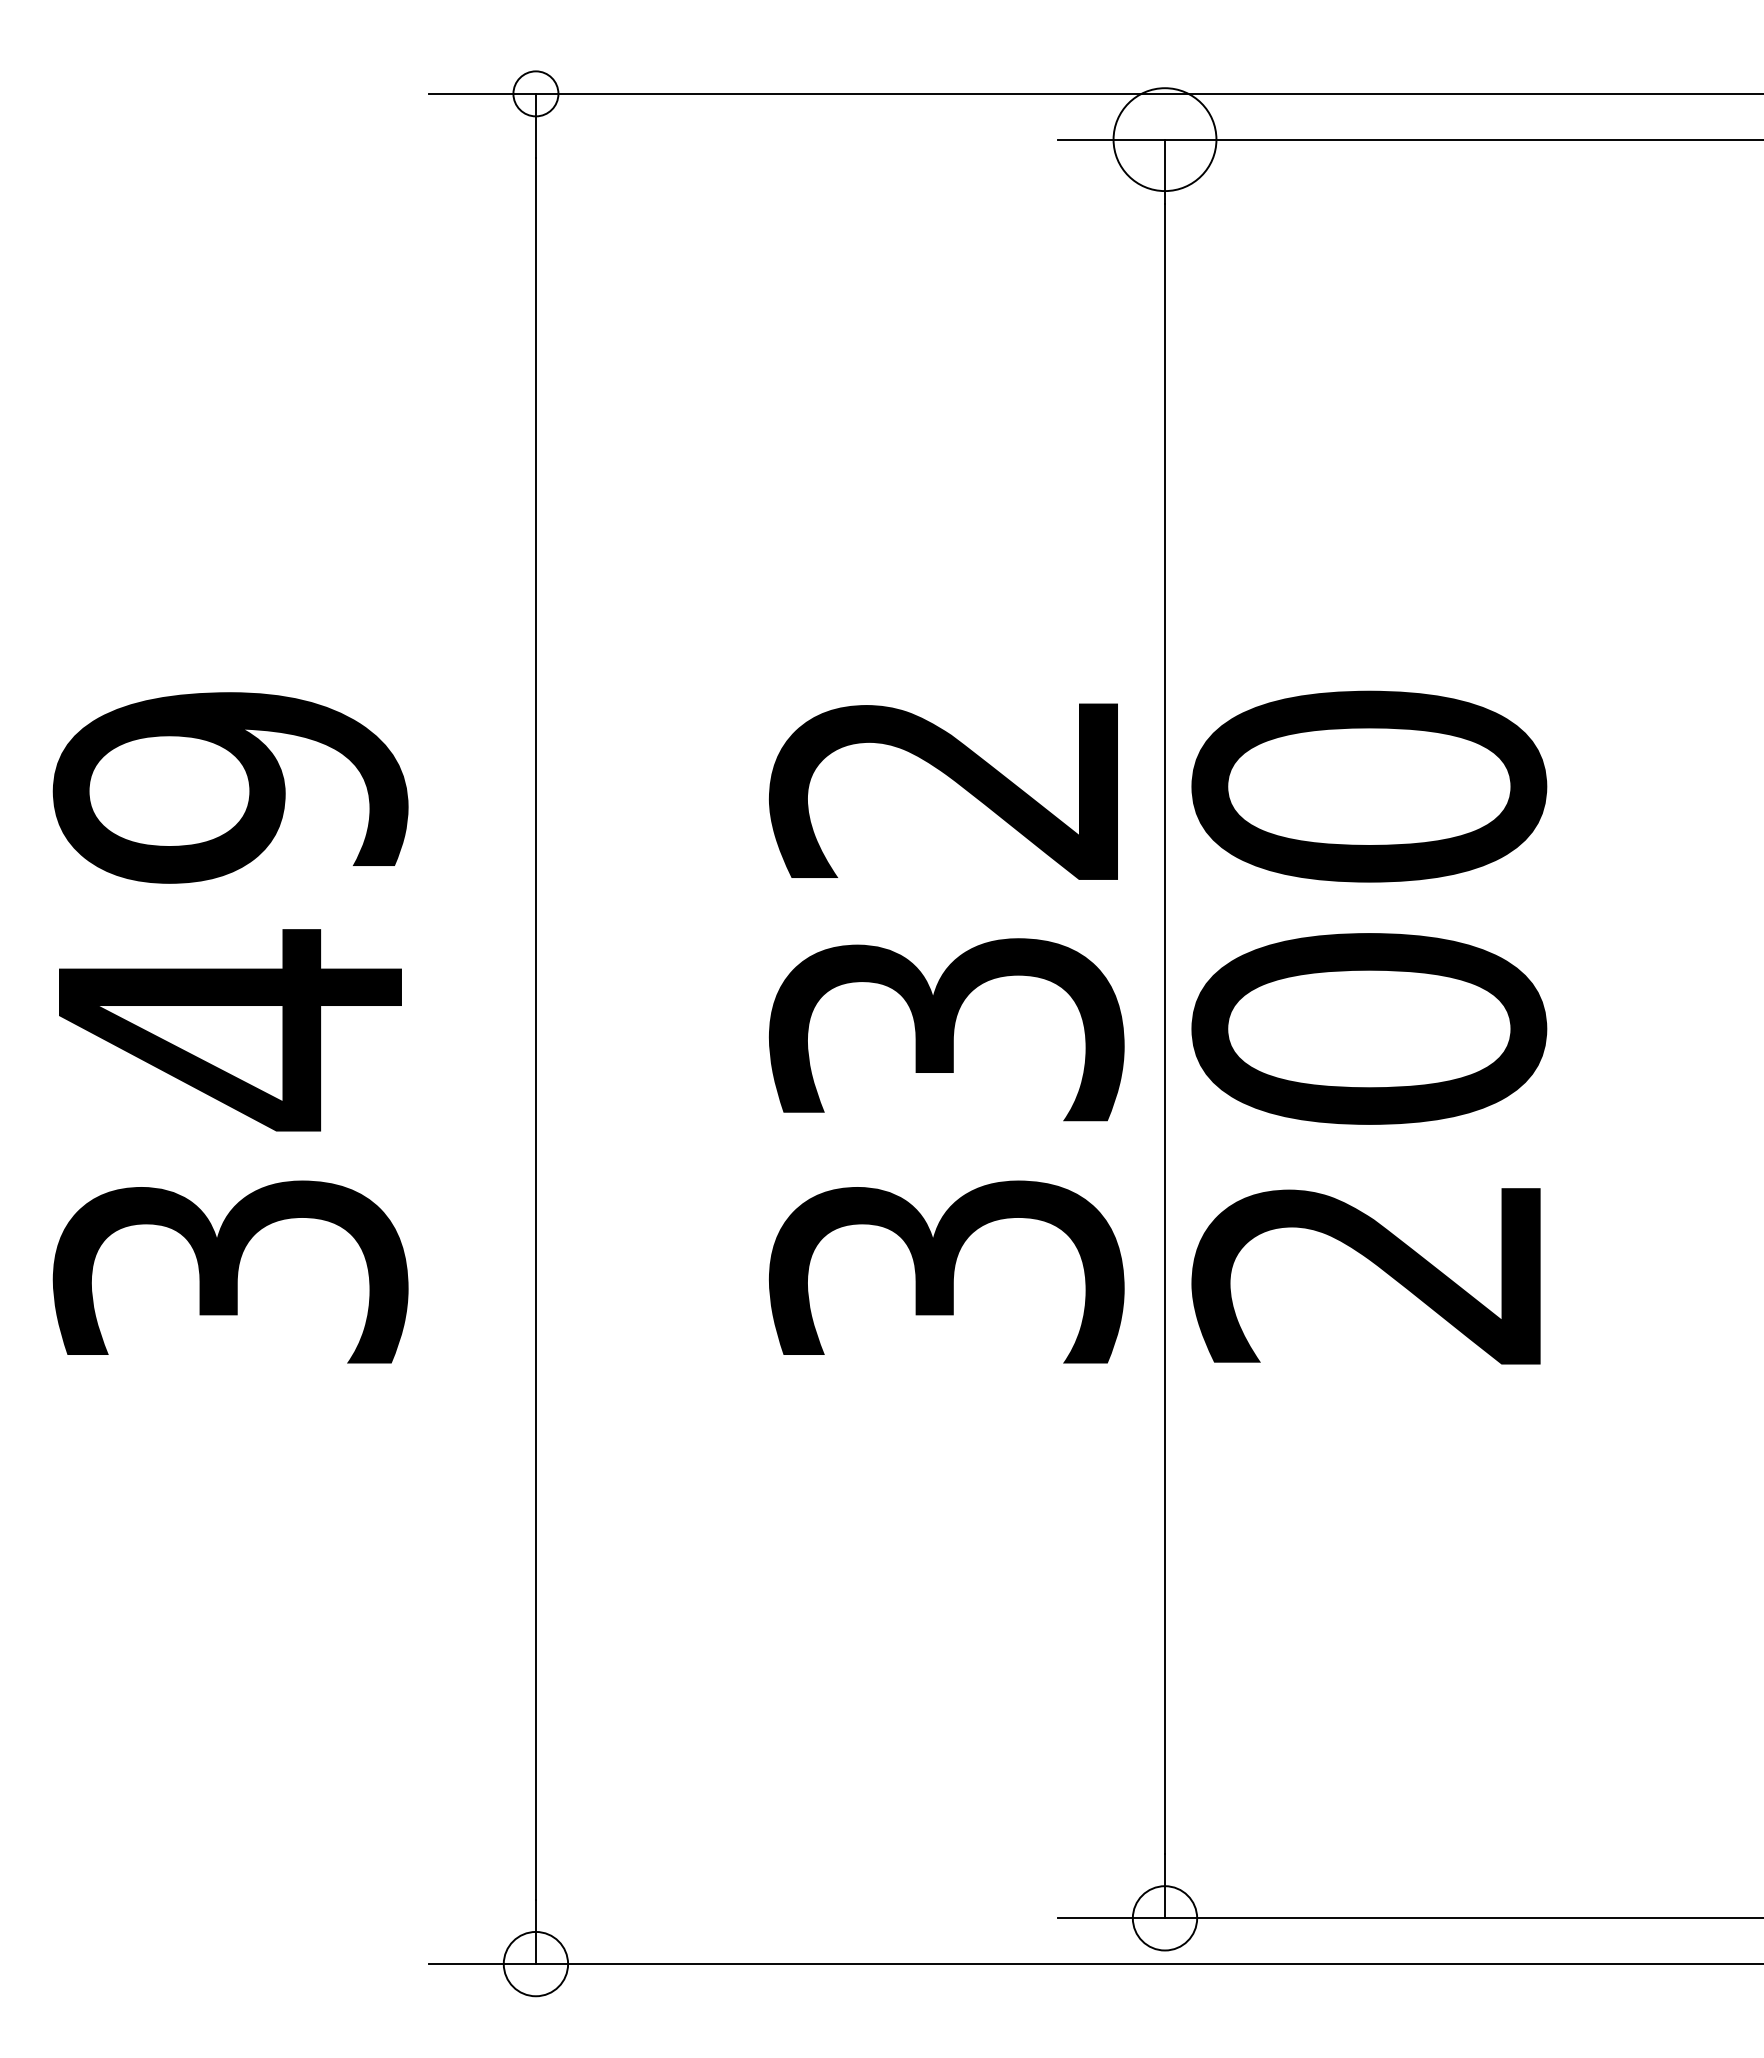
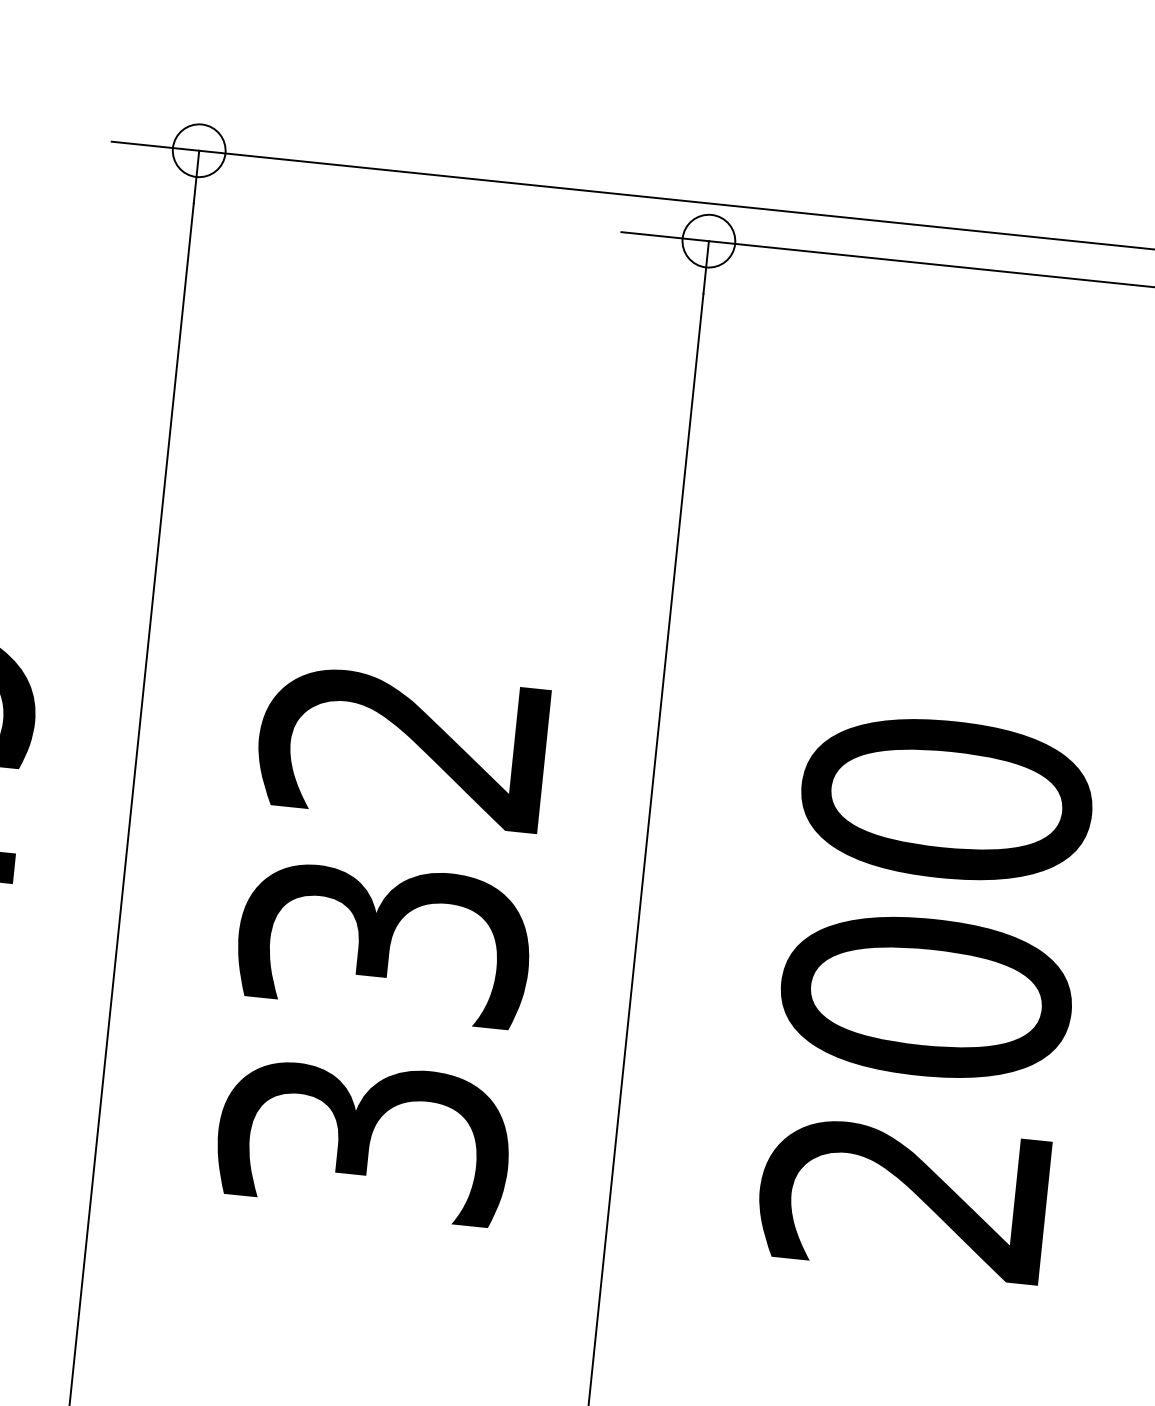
circle: (535, 93) -> (198, 150), size x1.43
circle: (1164, 139) -> (708, 241), size x0.62
text: (1369, 1027) -> (926, 996), moved
text: (946, 1033) -> (384, 945), moved

